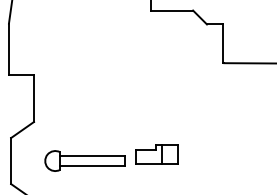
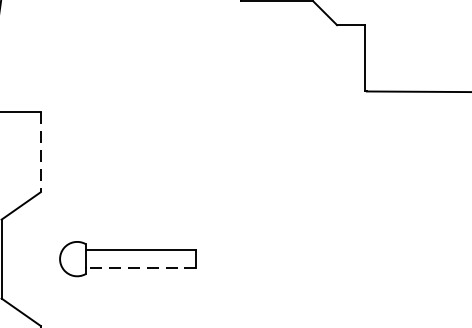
line: (34, 99) -> (41, 153), solid -> dashed
part: (156, 154) -> (250, 247), removed
line: (92, 166) -> (140, 268), solid -> dashed

